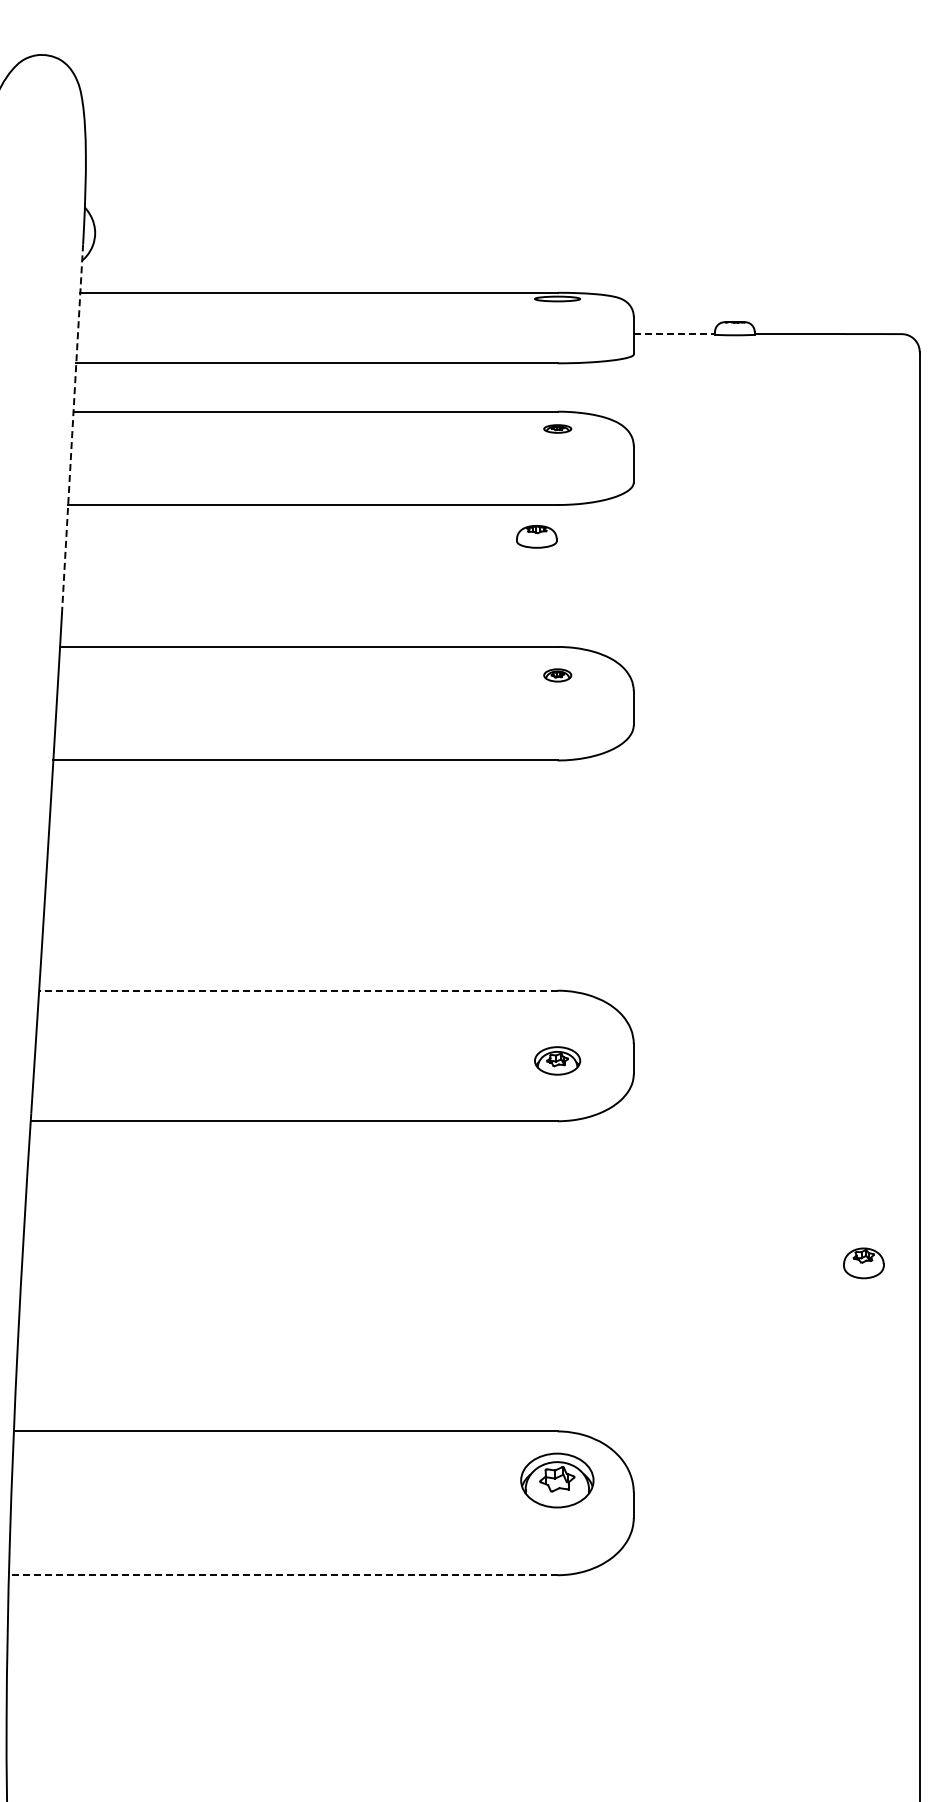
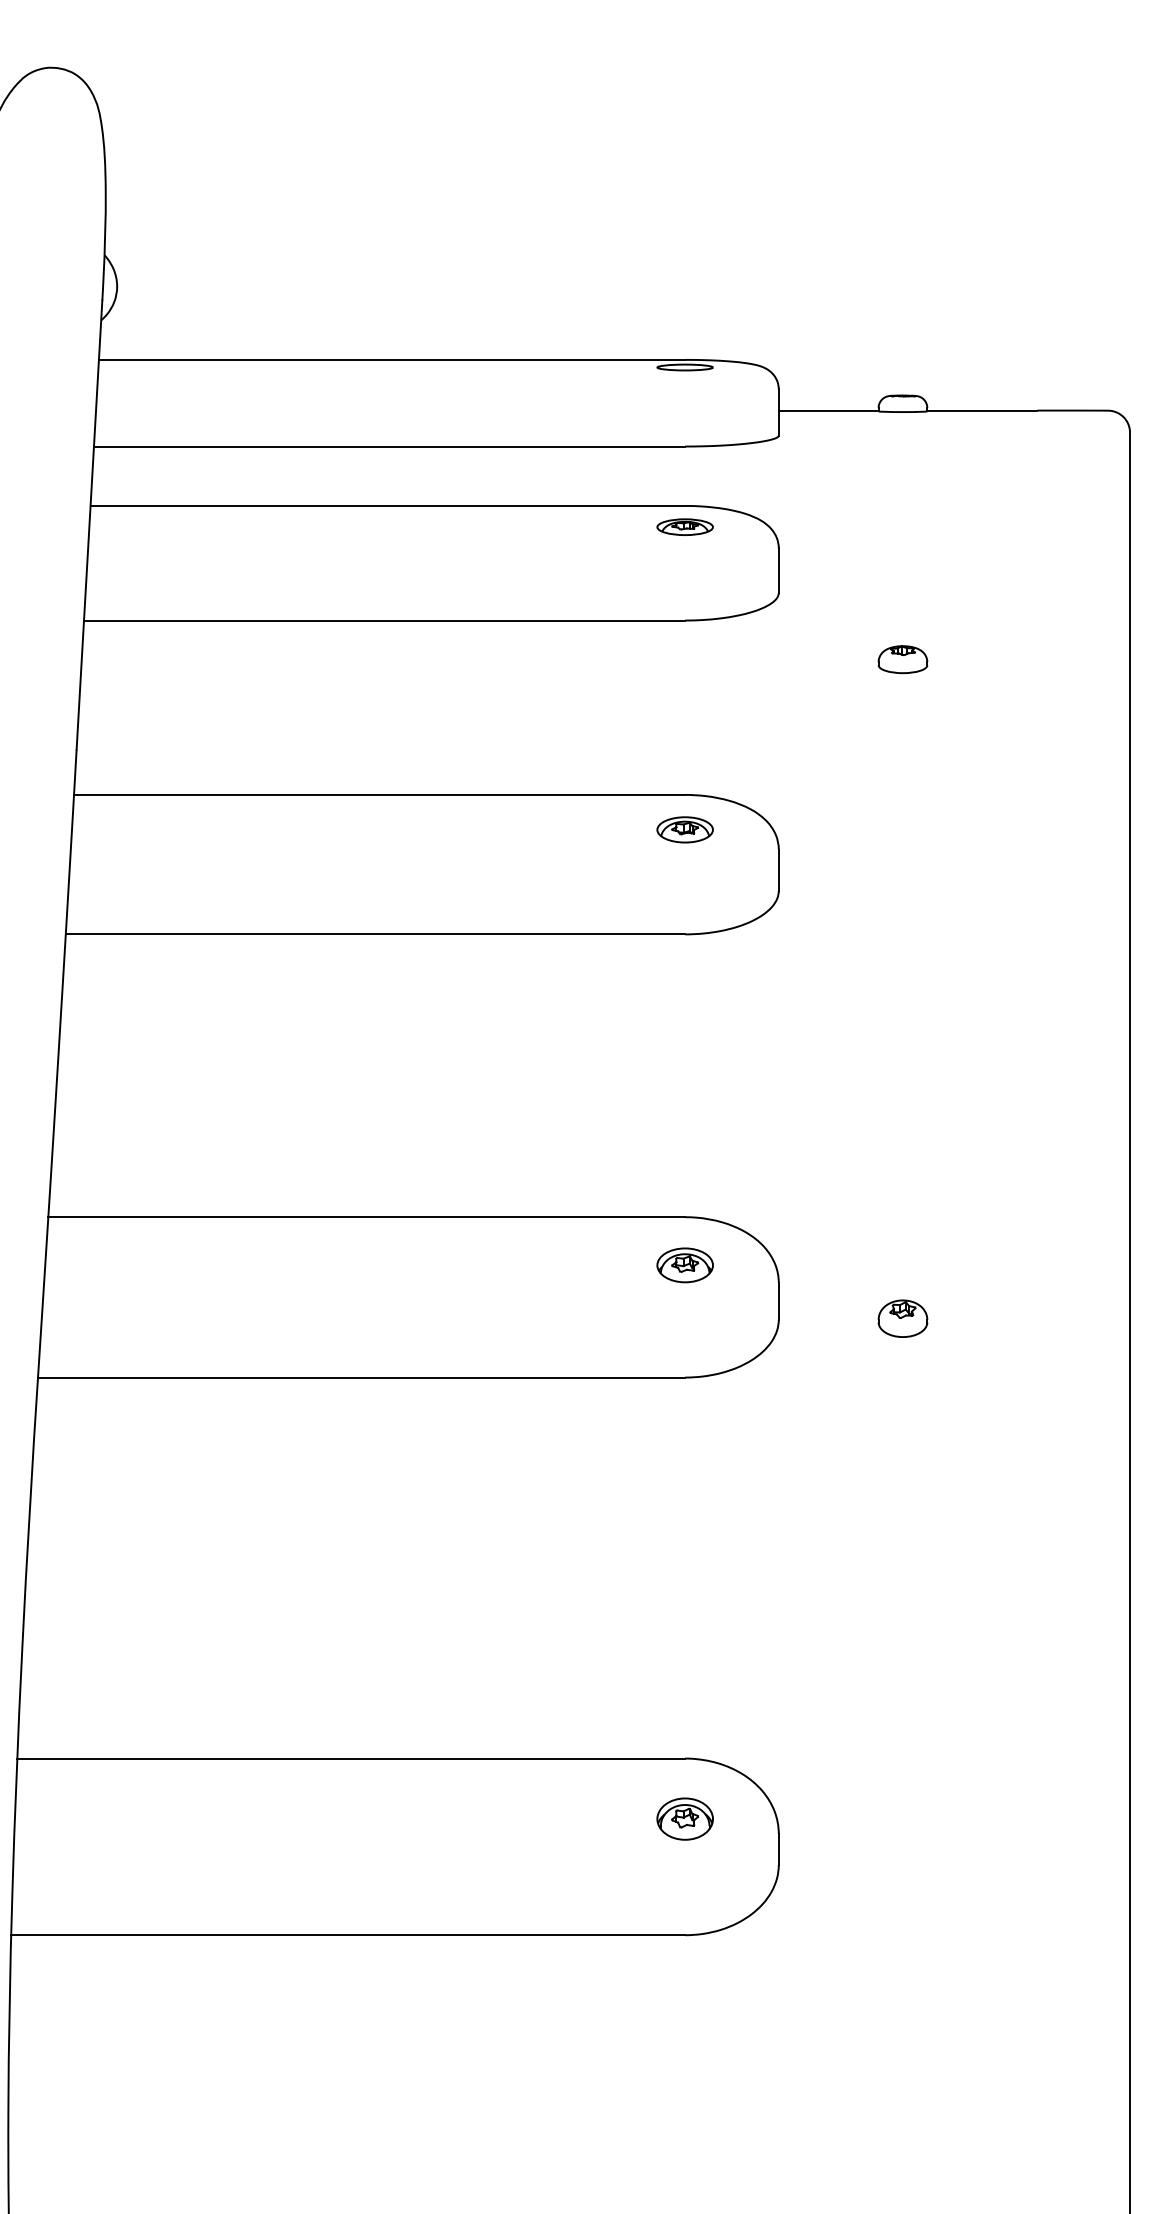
line: (674, 334) -> (828, 411), dashed -> solid
line: (72, 427) -> (89, 525), dashed -> solid
part: (557, 428) -> (685, 526), size x1.67
part: (536, 536) -> (902, 659), moved
part: (557, 675) -> (685, 829), size x1.67
line: (297, 990) -> (365, 1216), dashed -> solid
part: (557, 1060) -> (685, 1264), moved
part: (863, 1263) -> (902, 1318), moved
part: (557, 1480) -> (685, 1818), size x0.62
line: (282, 1575) -> (347, 1935), dashed -> solid

